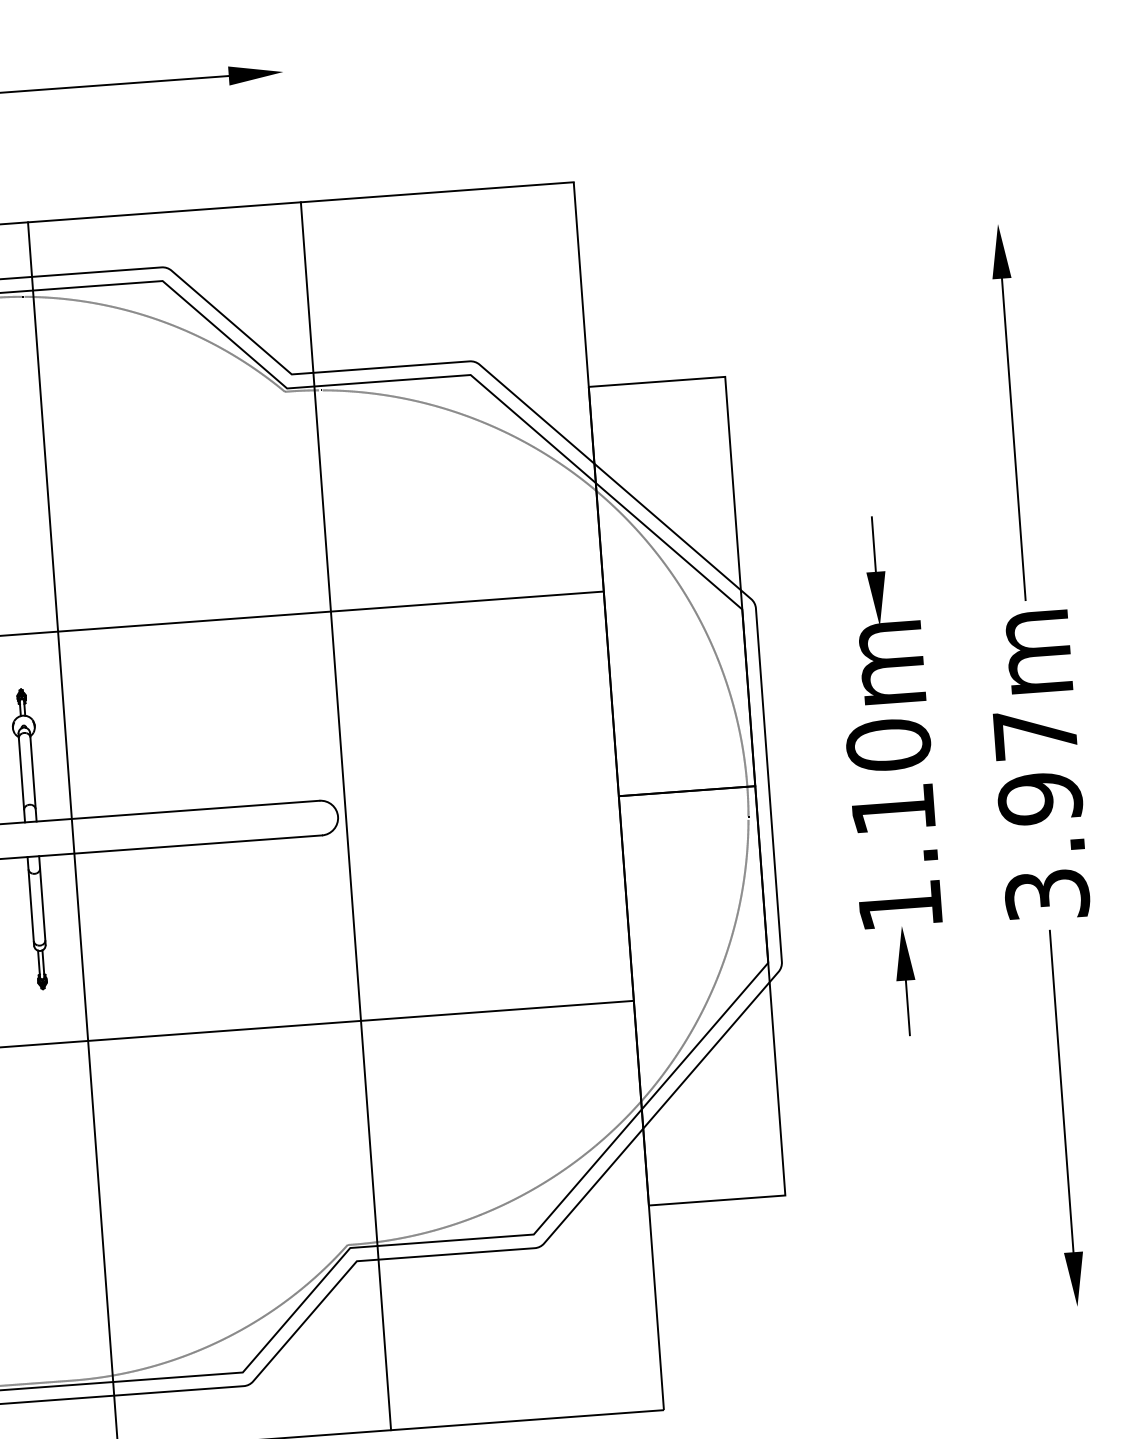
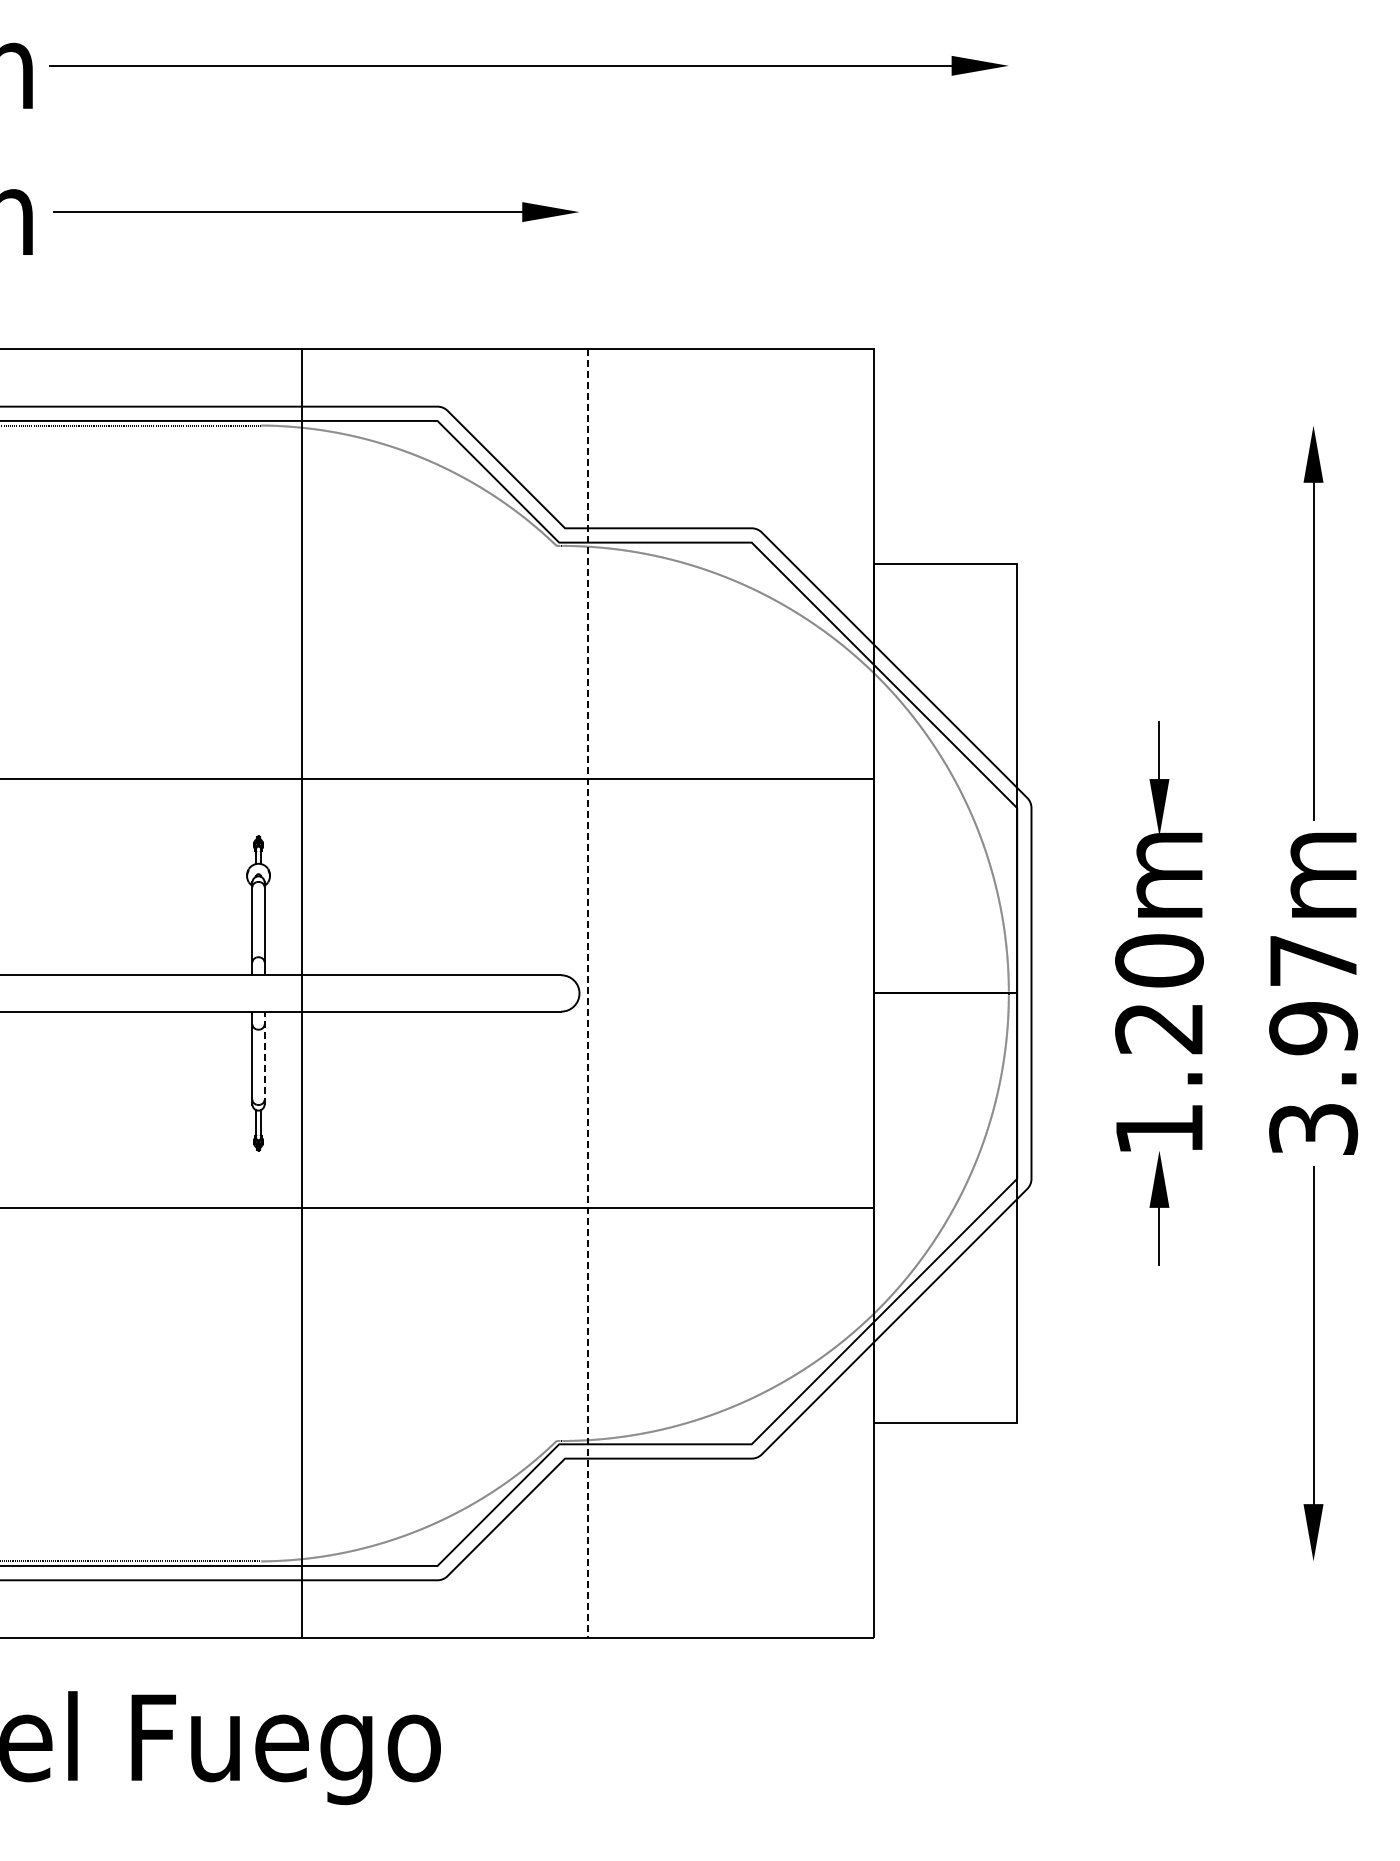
text: (892, 810) -> (1158, 1029), 1.10m -> 1.20m
line: (345, 816) -> (587, 993), solid -> dashed
line: (42, 899) -> (264, 1057), solid -> dashed

